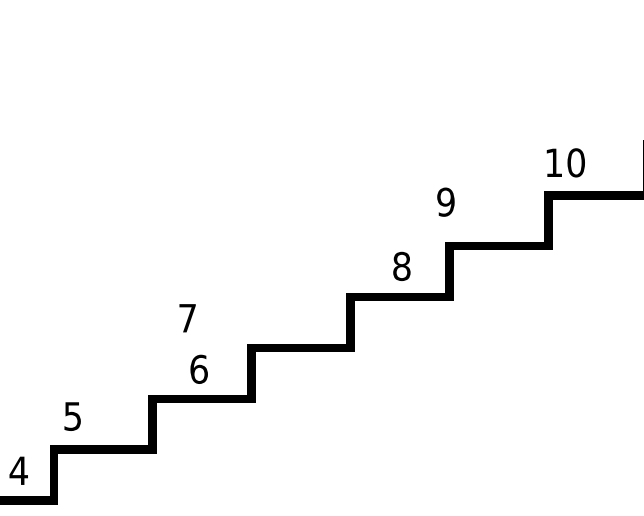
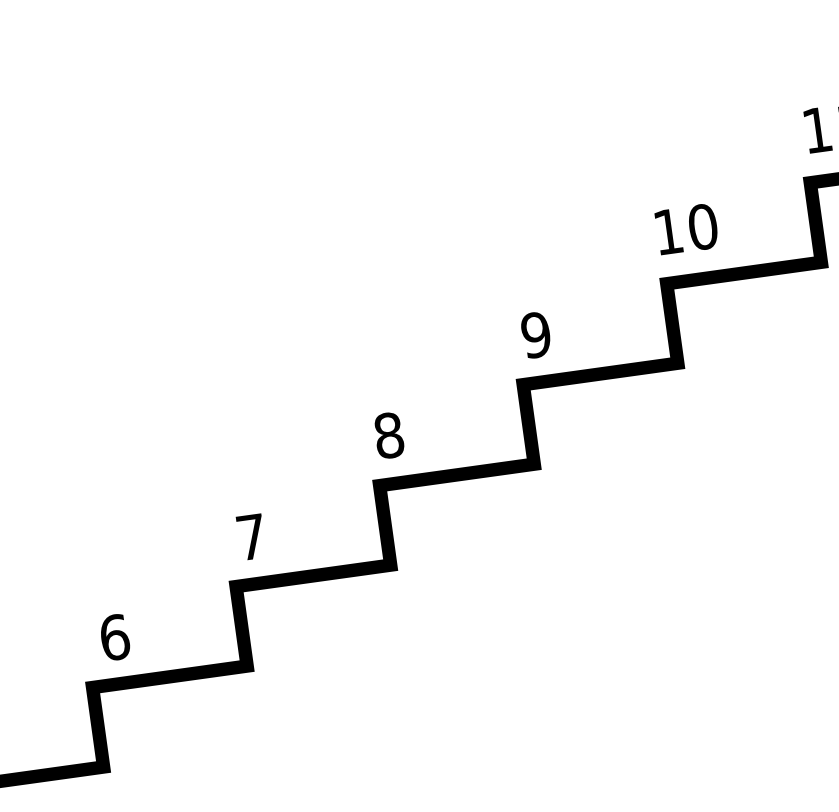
text: (445, 201) -> (535, 334), moved
text: (401, 265) -> (388, 434), moved
text: (187, 318) -> (251, 537), moved
text: (198, 368) -> (113, 636), moved

